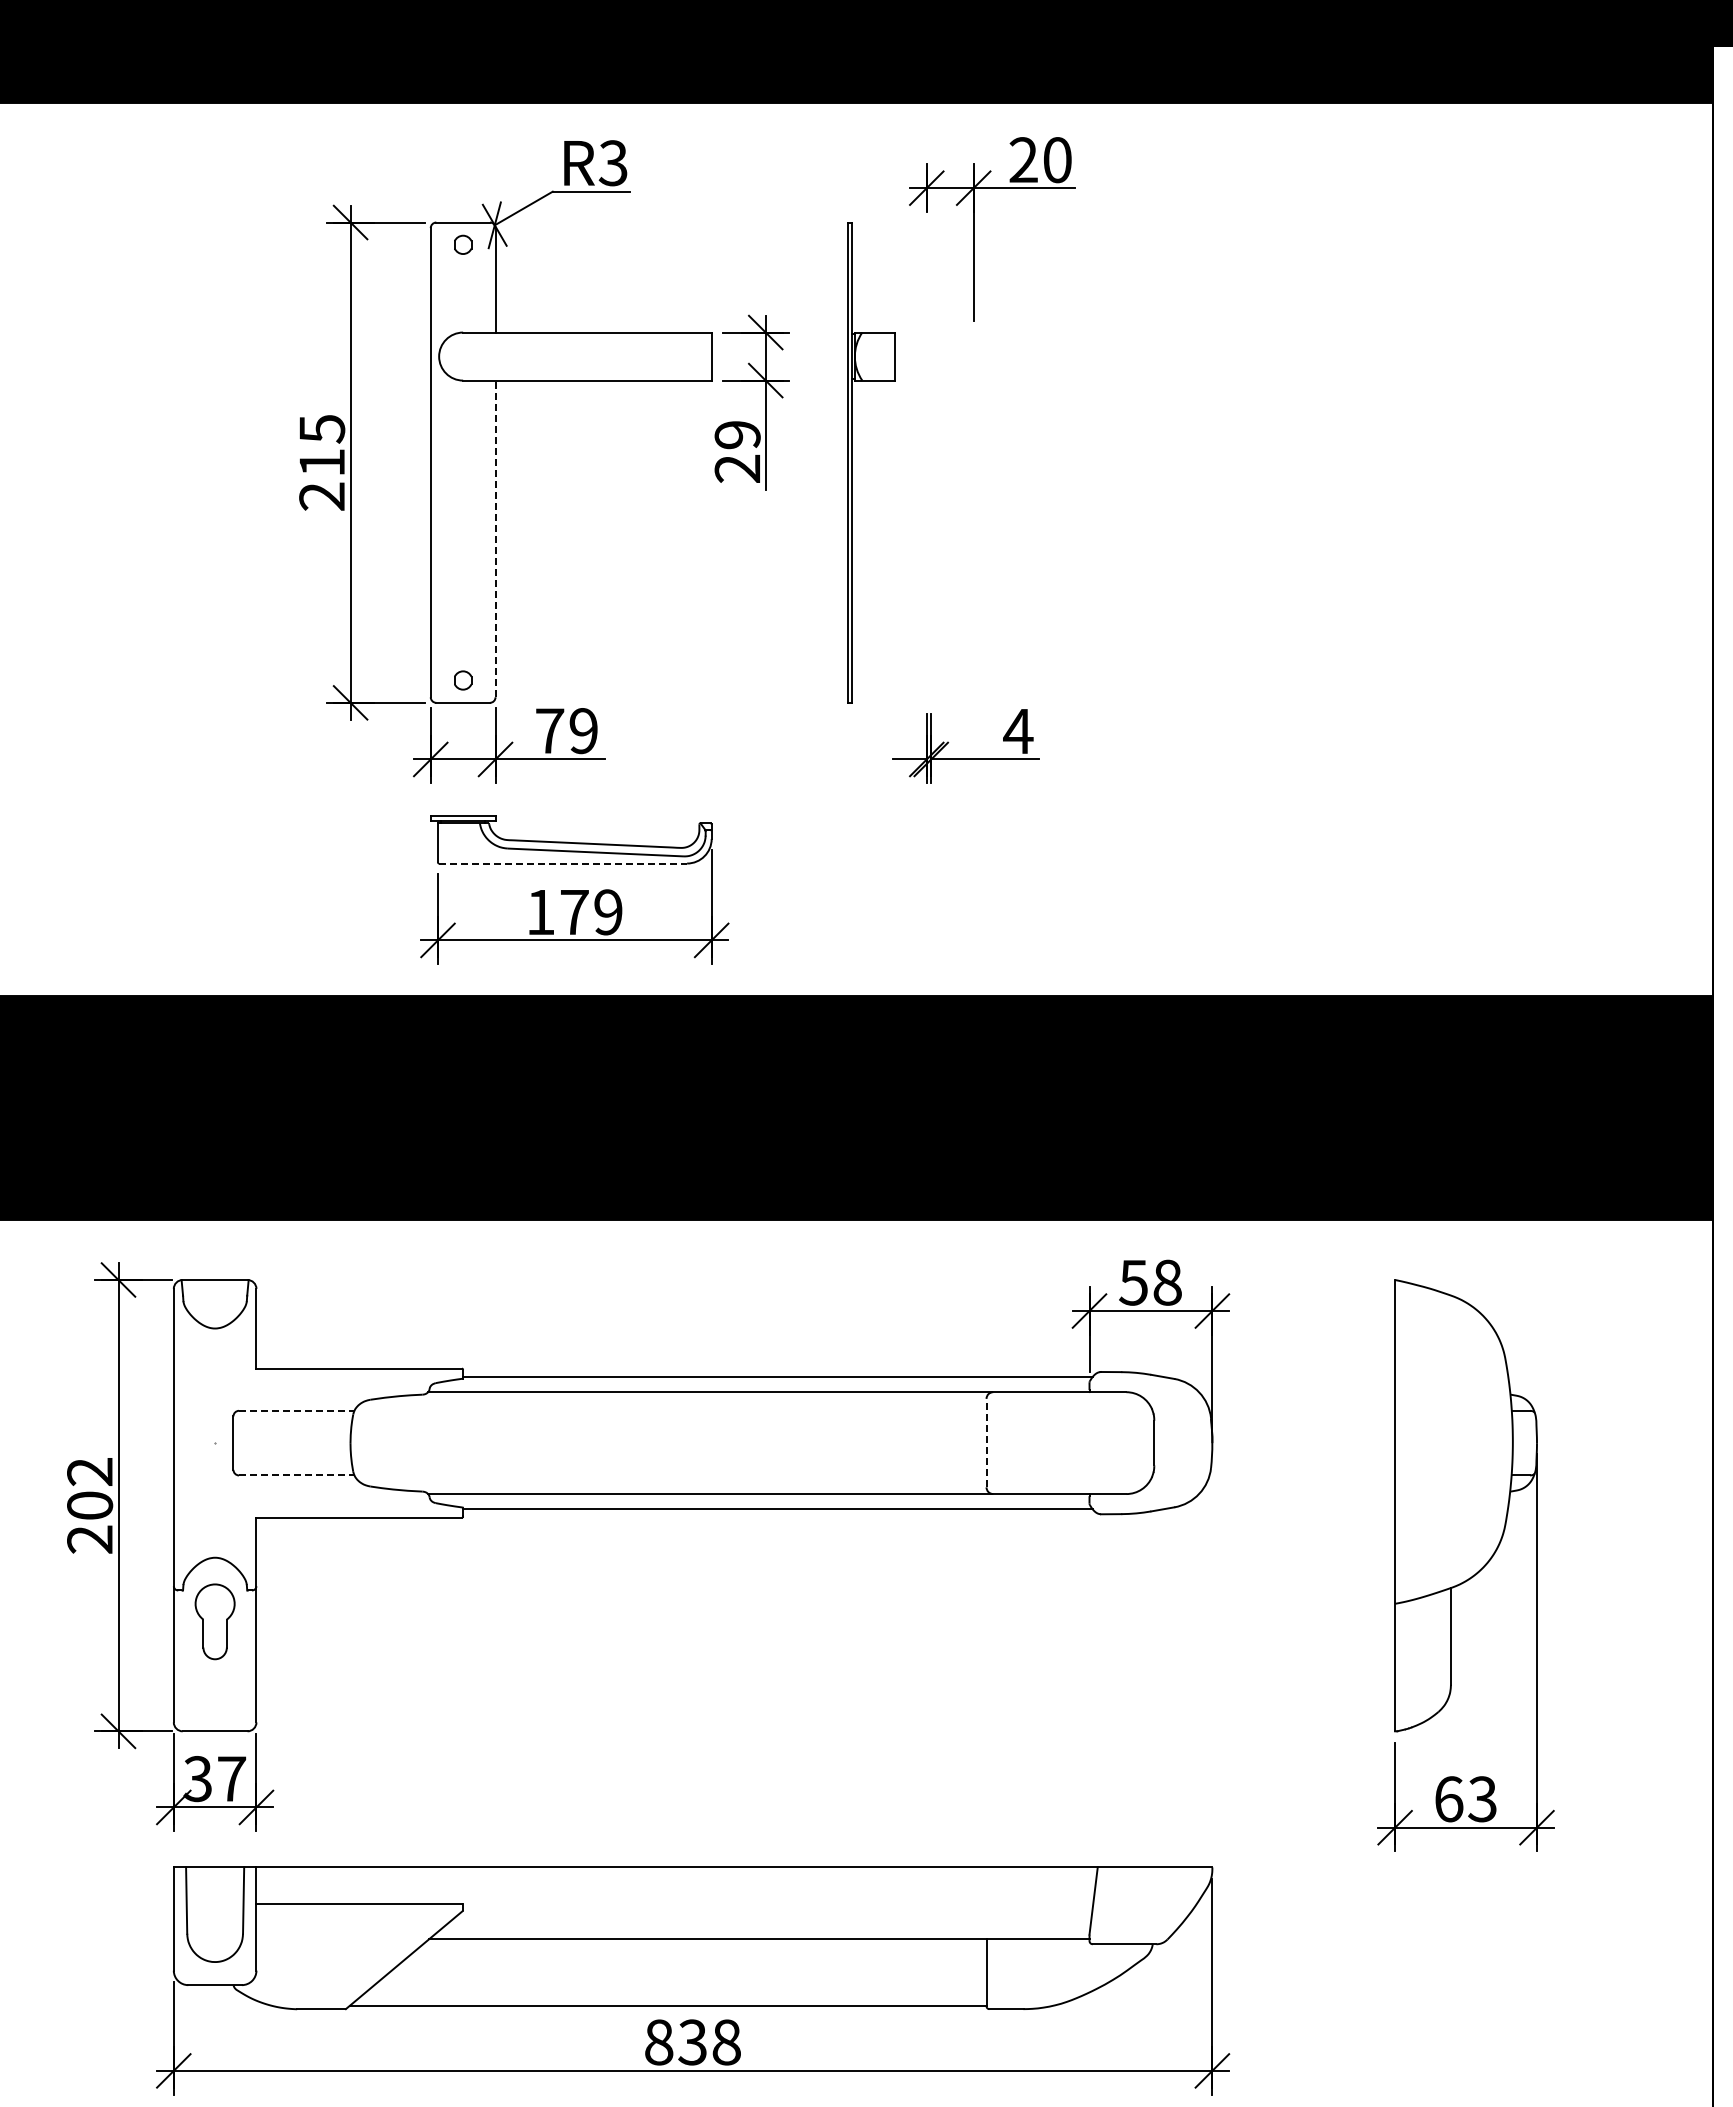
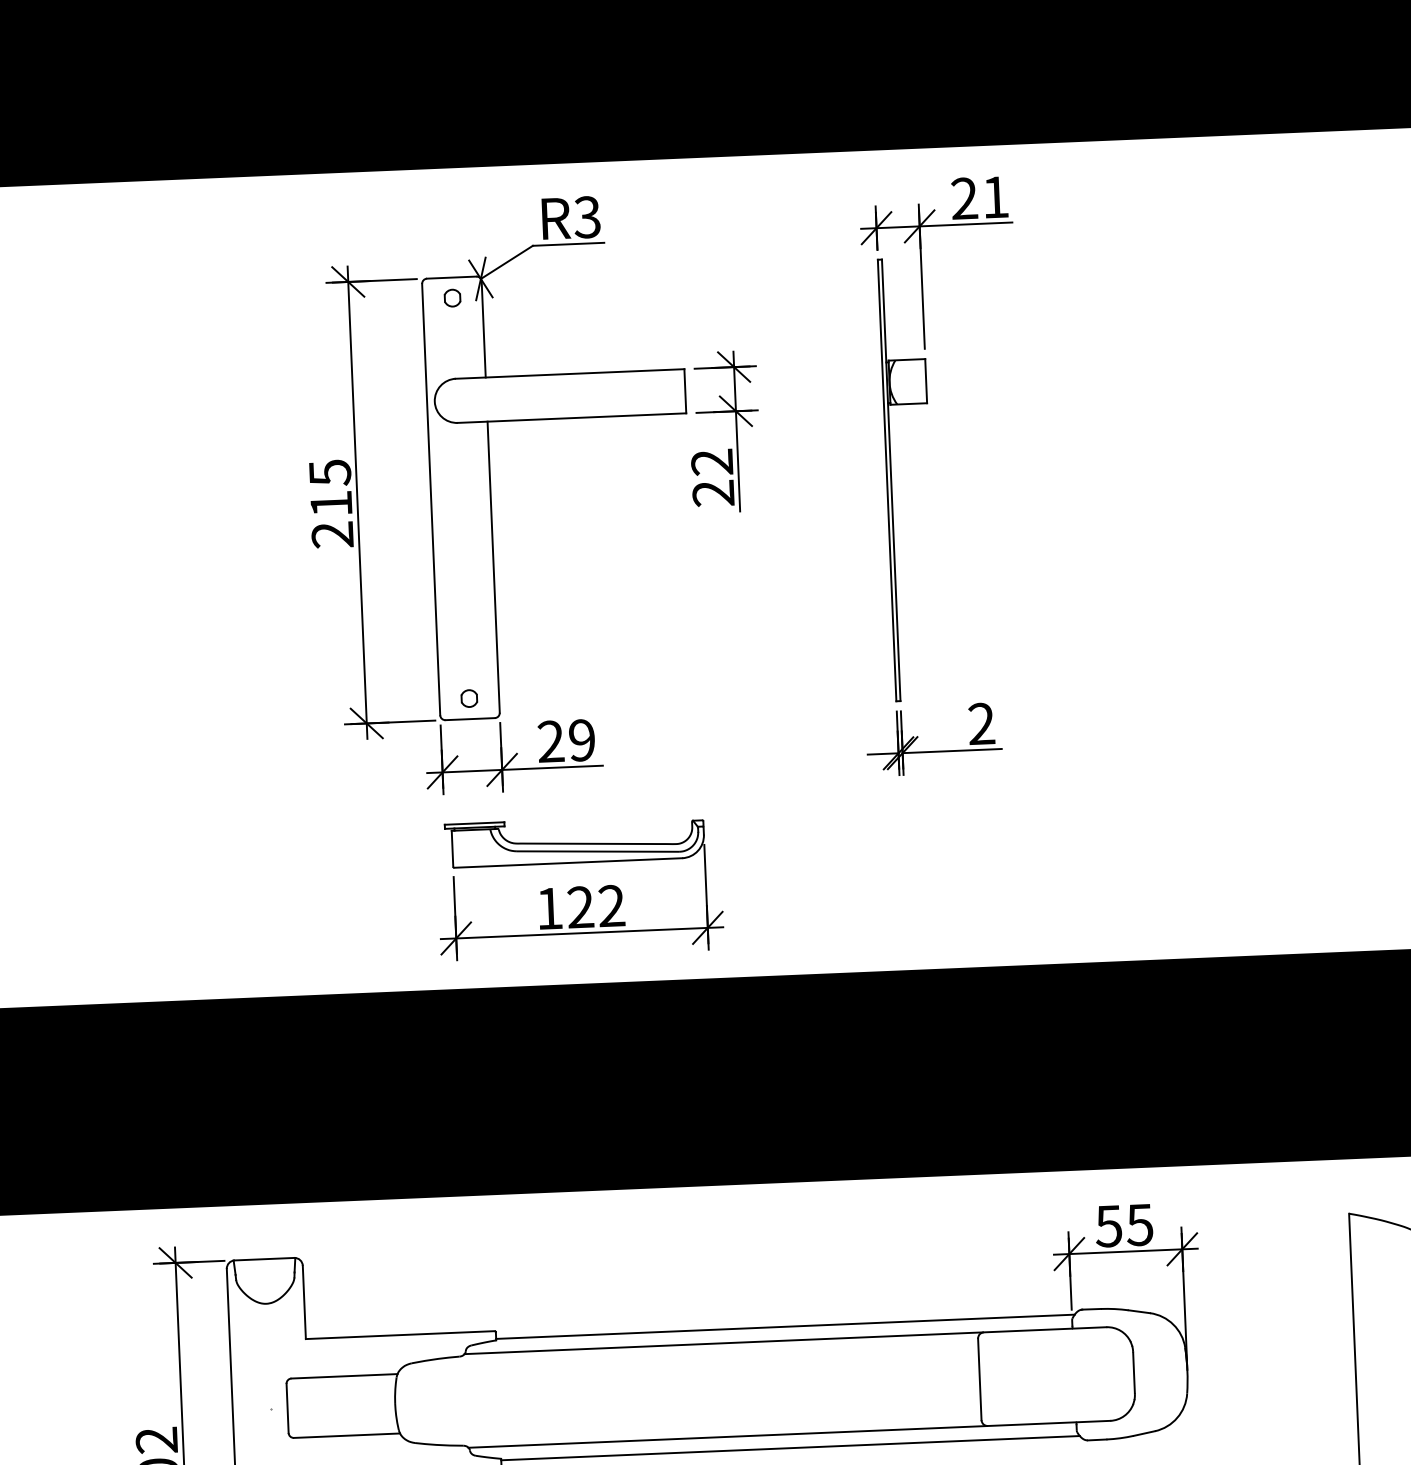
text: (1057, 160) -> (995, 197), 20 -> 21
text: (737, 435) -> (712, 462), 29 -> 22
part: (852, 462) -> (891, 480), moved
line: (495, 538) -> (493, 566), dashed -> solid
text: (549, 730) -> (550, 741), 79 -> 29
text: (1018, 730) -> (981, 723), 4 -> 2
line: (563, 863) -> (568, 862), dashed -> solid
text: (591, 912) -> (596, 906), 179 -> 122
text: (1166, 1282) -> (1139, 1224), 58 -> 55
line: (296, 1410) -> (344, 1376), dashed -> solid
line: (986, 1442) -> (979, 1378), dashed -> solid
line: (296, 1475) -> (346, 1435), dashed -> solid

